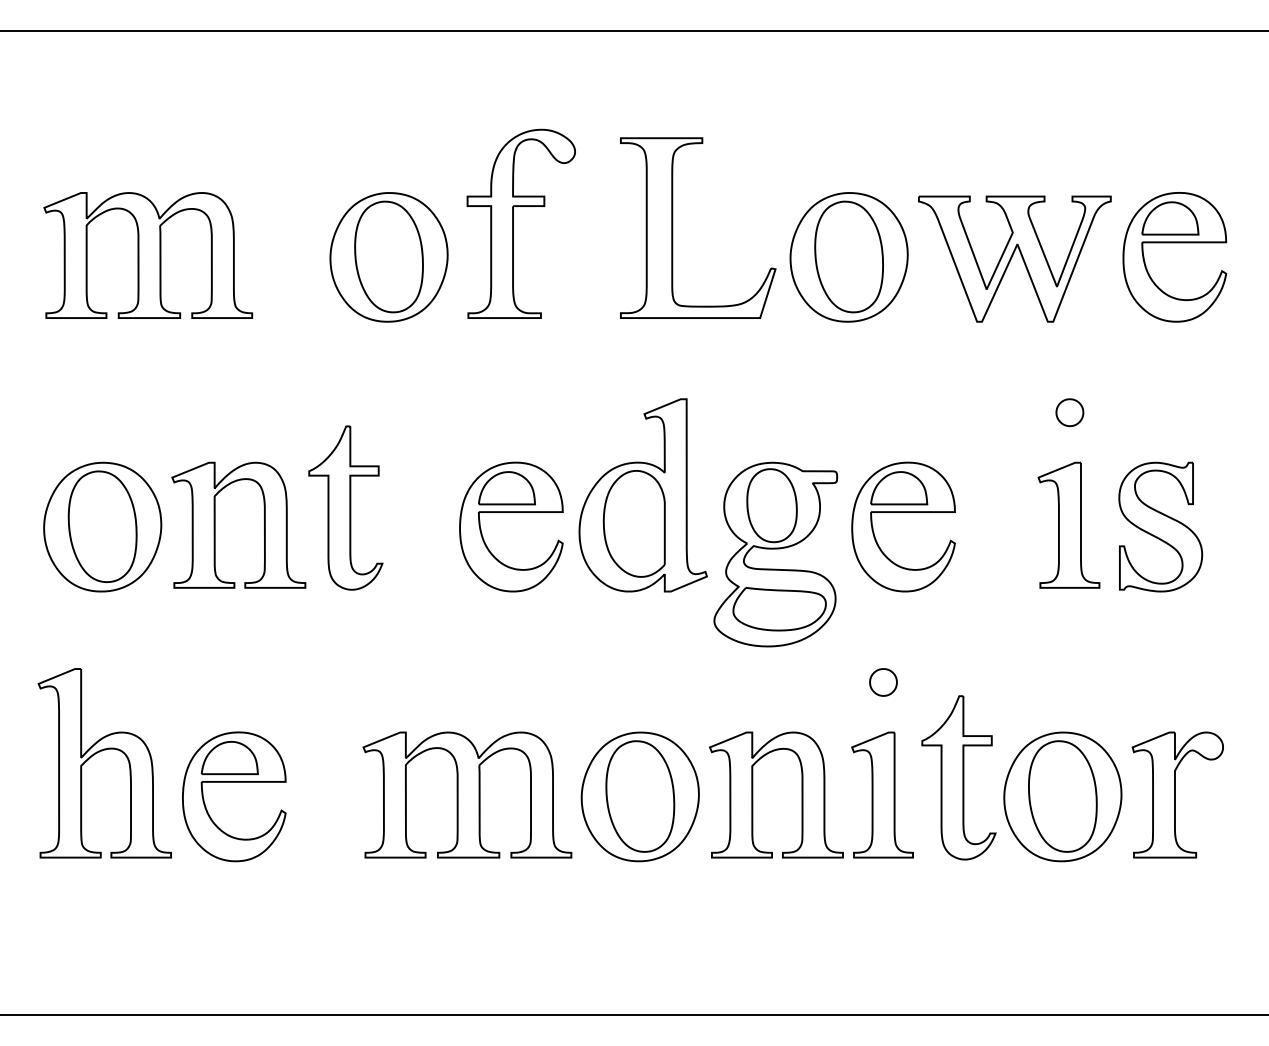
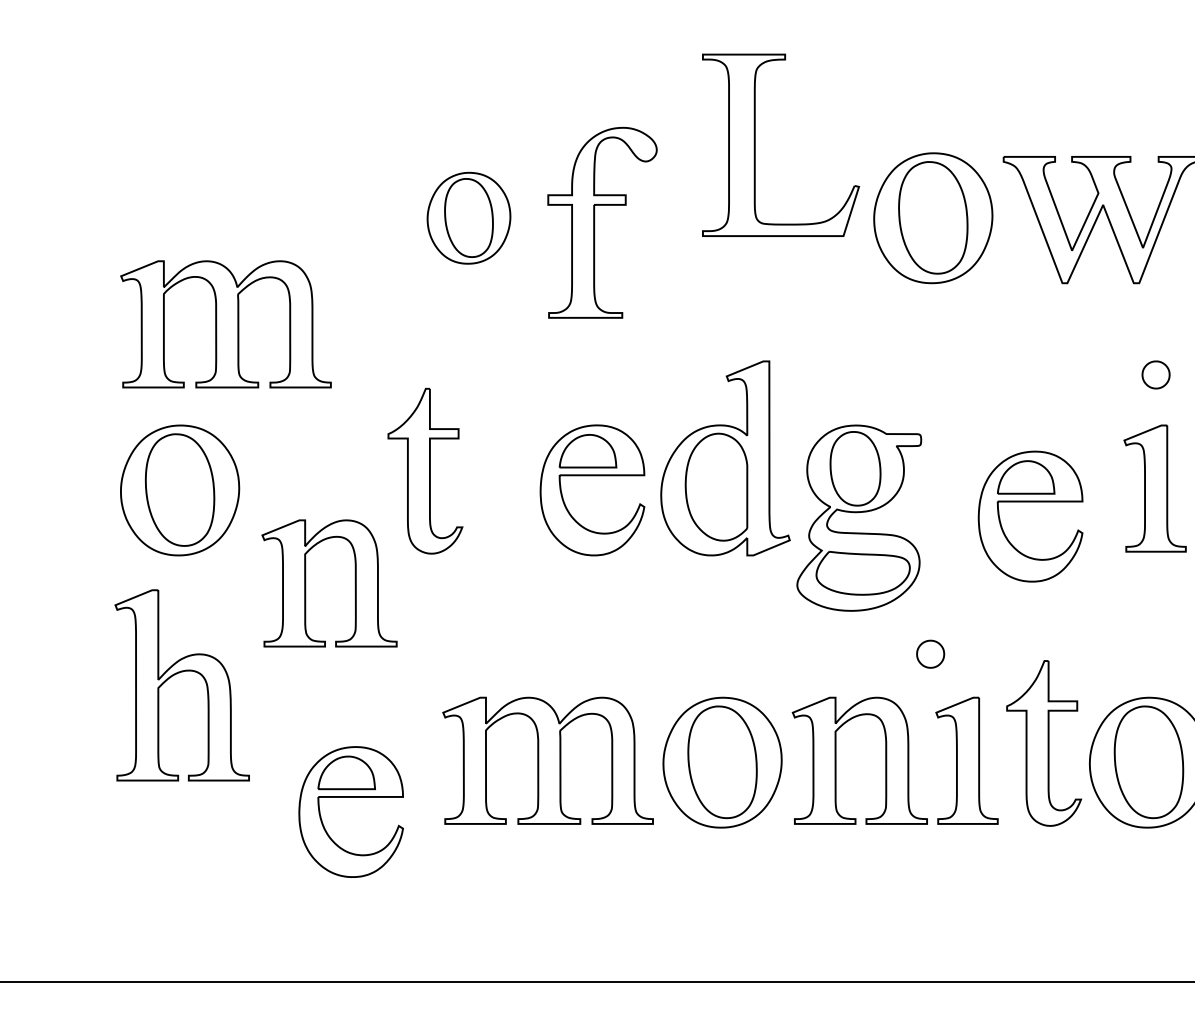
part: (513, 223) -> (594, 222), moved
part: (673, 227) -> (756, 144), moved
part: (148, 255) -> (226, 324), moved
part: (388, 257) -> (468, 218), size x0.7
part: (903, 512) -> (1030, 501), moved
part: (215, 524) -> (306, 582), moved
part: (883, 682) -> (930, 654), moved
part: (99, 752) -> (176, 674), moved
part: (234, 782) -> (351, 797), moved

